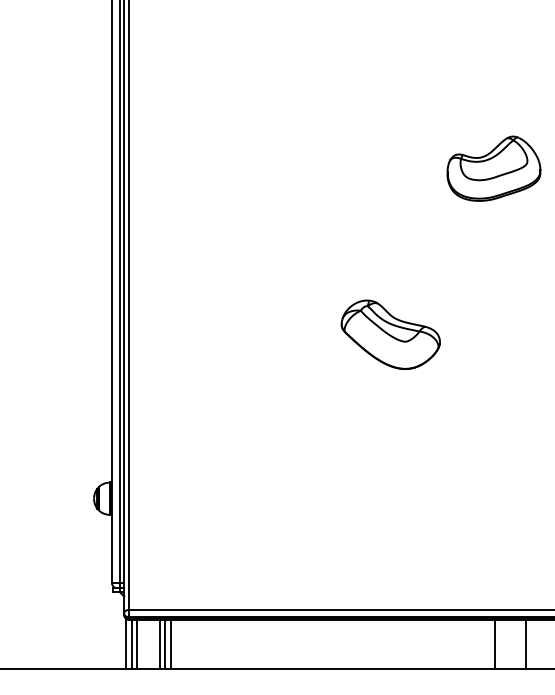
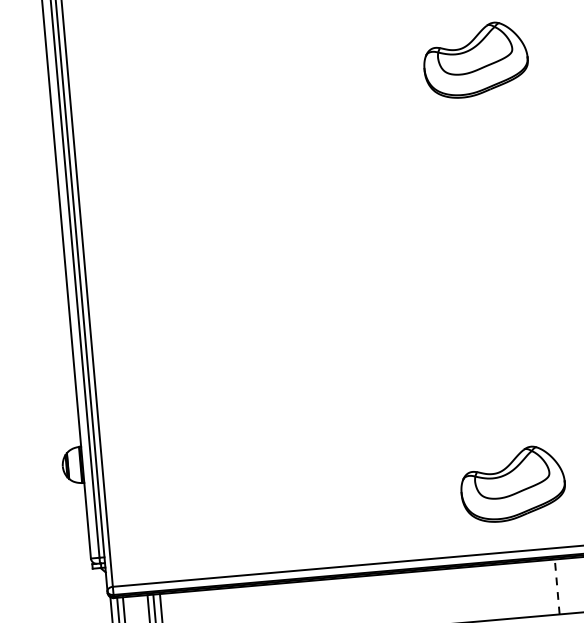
part: (390, 334) -> (376, 254), removed
part: (493, 549) -> (512, 484), added
line: (494, 644) -> (522, 589), removed
line: (525, 644) -> (557, 586), solid -> dashed

